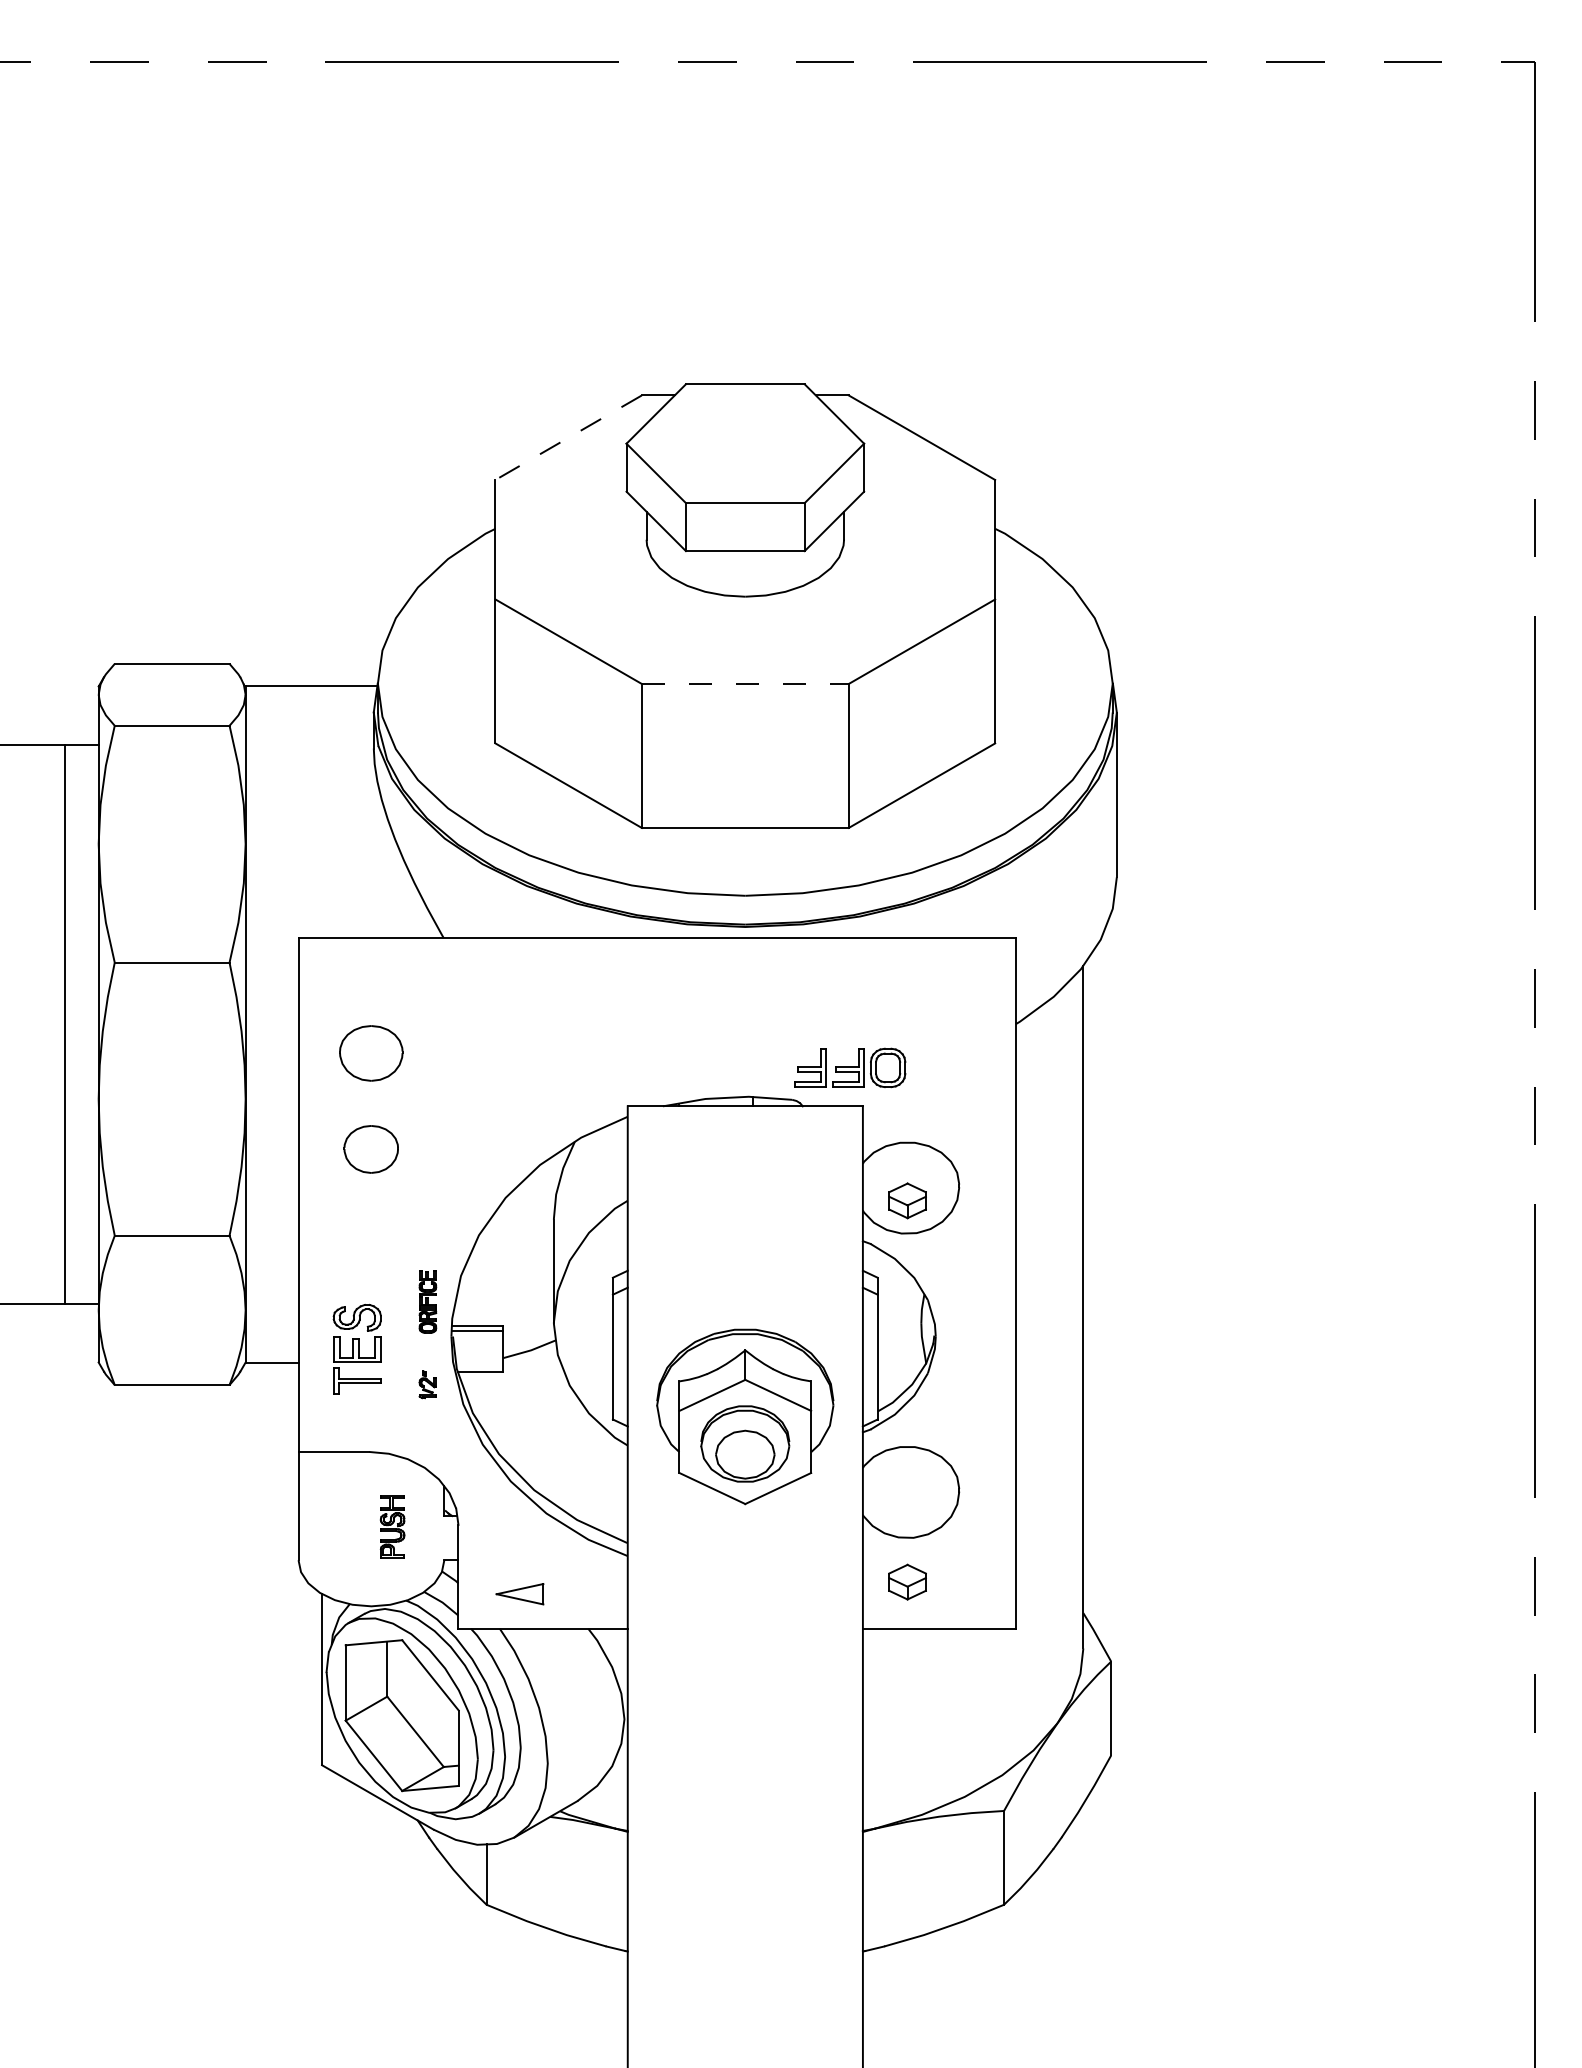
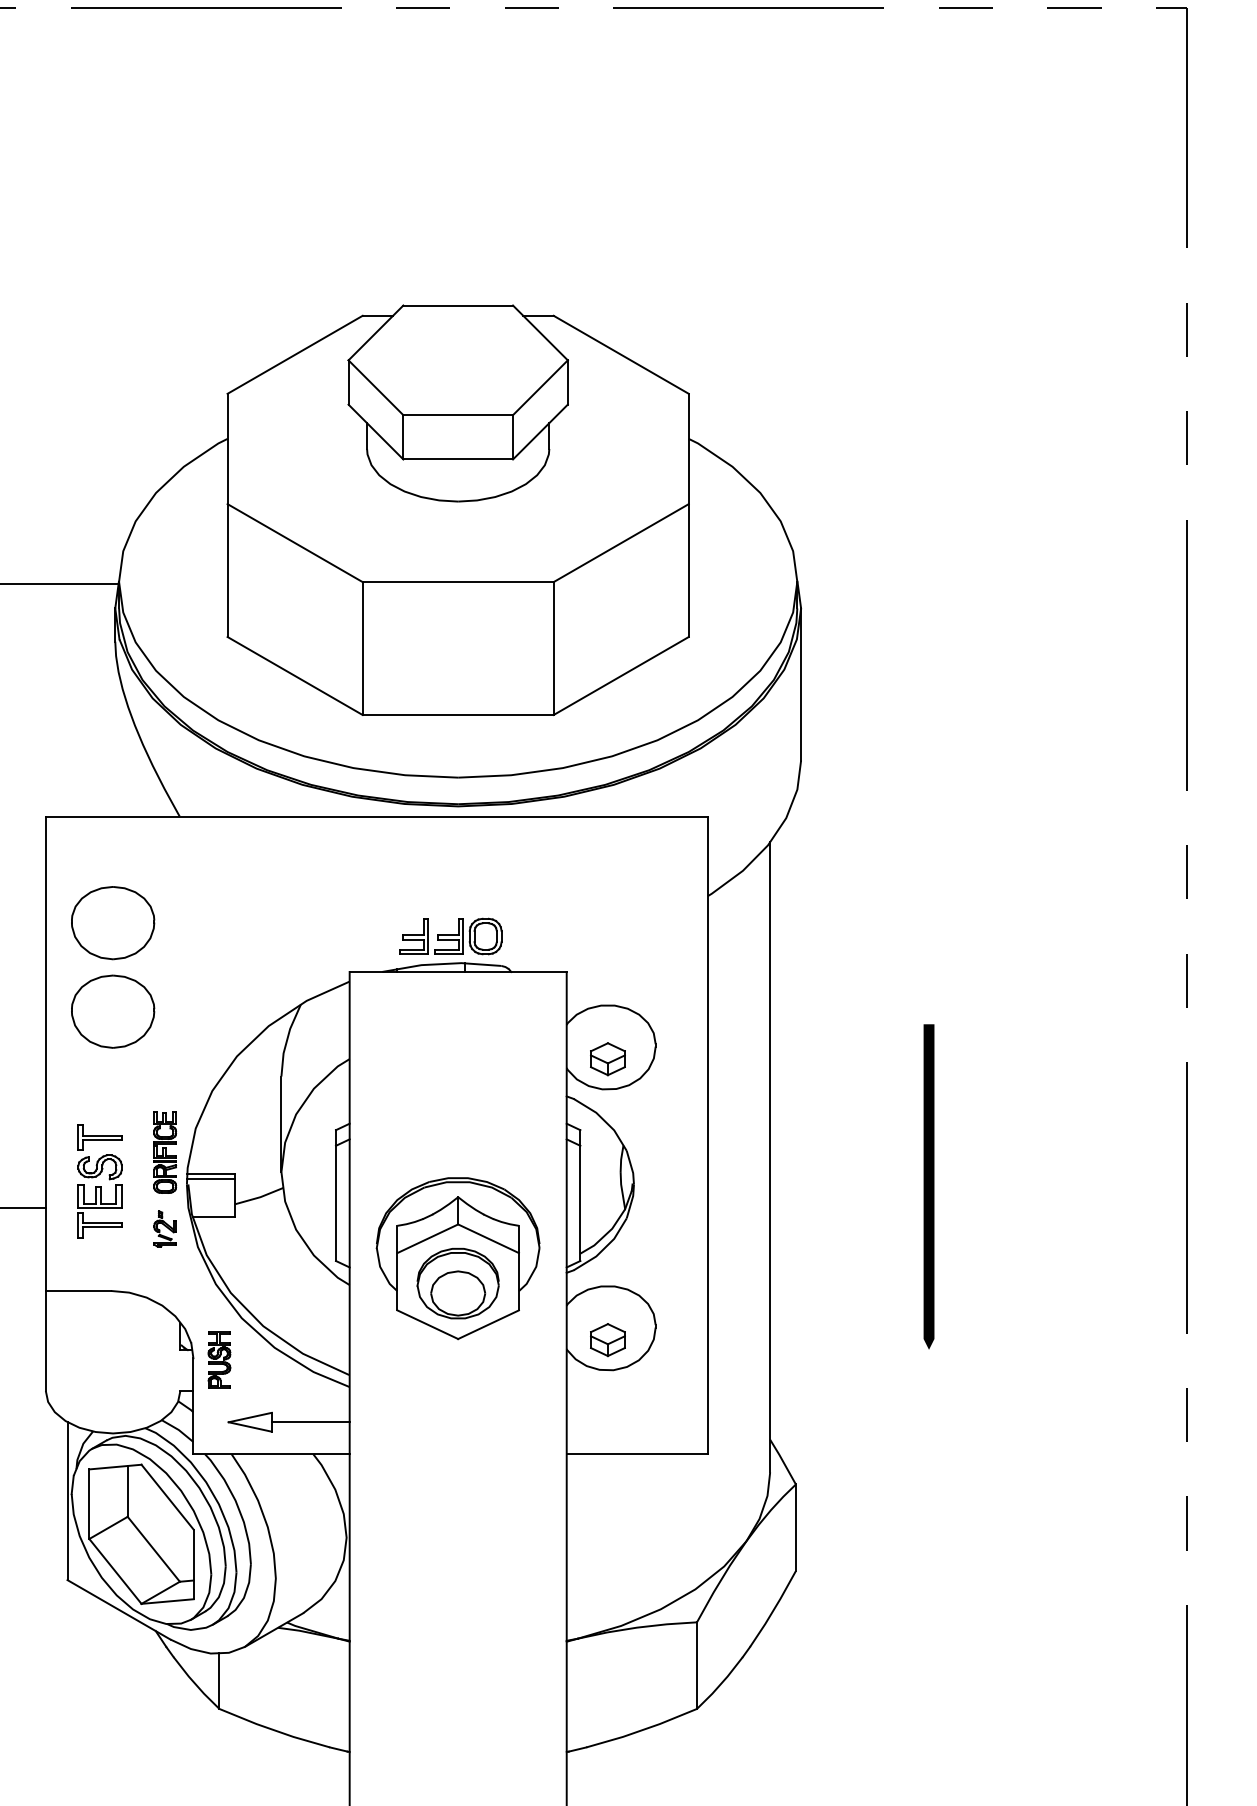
line: (568, 437) -> (294, 354), dashed -> solid
line: (745, 683) -> (458, 581), dashed -> solid
part: (370, 1053) -> (112, 923), size x1.43
part: (850, 1067) -> (450, 936), moved
part: (370, 1149) -> (112, 1011), size x1.67
part: (357, 1285) -> (100, 1137), added
part: (427, 1301) -> (164, 1152), size x1.43
line: (1255, 1339) -> (929, 1187), added
part: (427, 1384) -> (164, 1228), size x1.43
part: (392, 1526) -> (219, 1359), moved
part: (907, 1581) -> (607, 1339), moved
line: (585, 1594) -> (310, 1422), added

